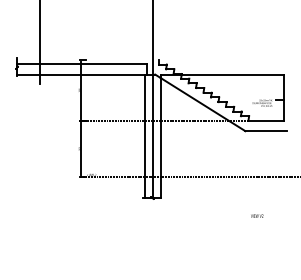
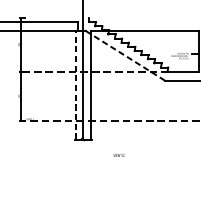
line: (203, 104) -> (128, 57), solid -> dashed
line: (144, 136) -> (76, 85), solid -> dashed
text: (257, 215) -> (119, 154), moved

